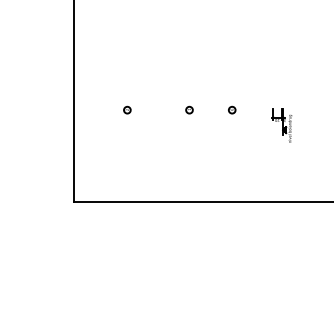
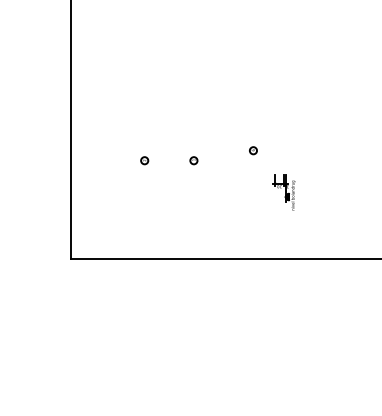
part: (127, 109) -> (144, 160), moved
part: (232, 109) -> (253, 150), moved
part: (281, 125) -> (283, 192), moved

